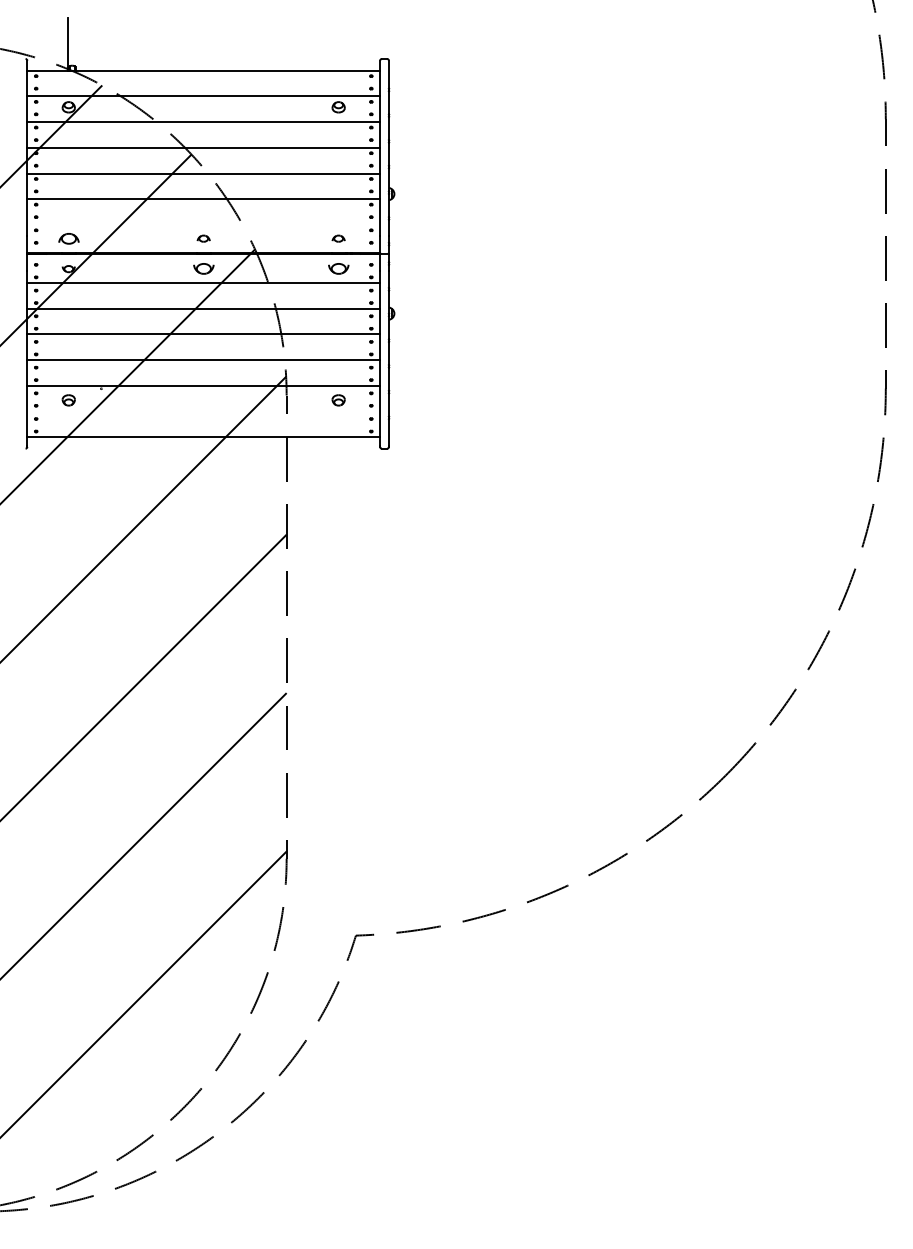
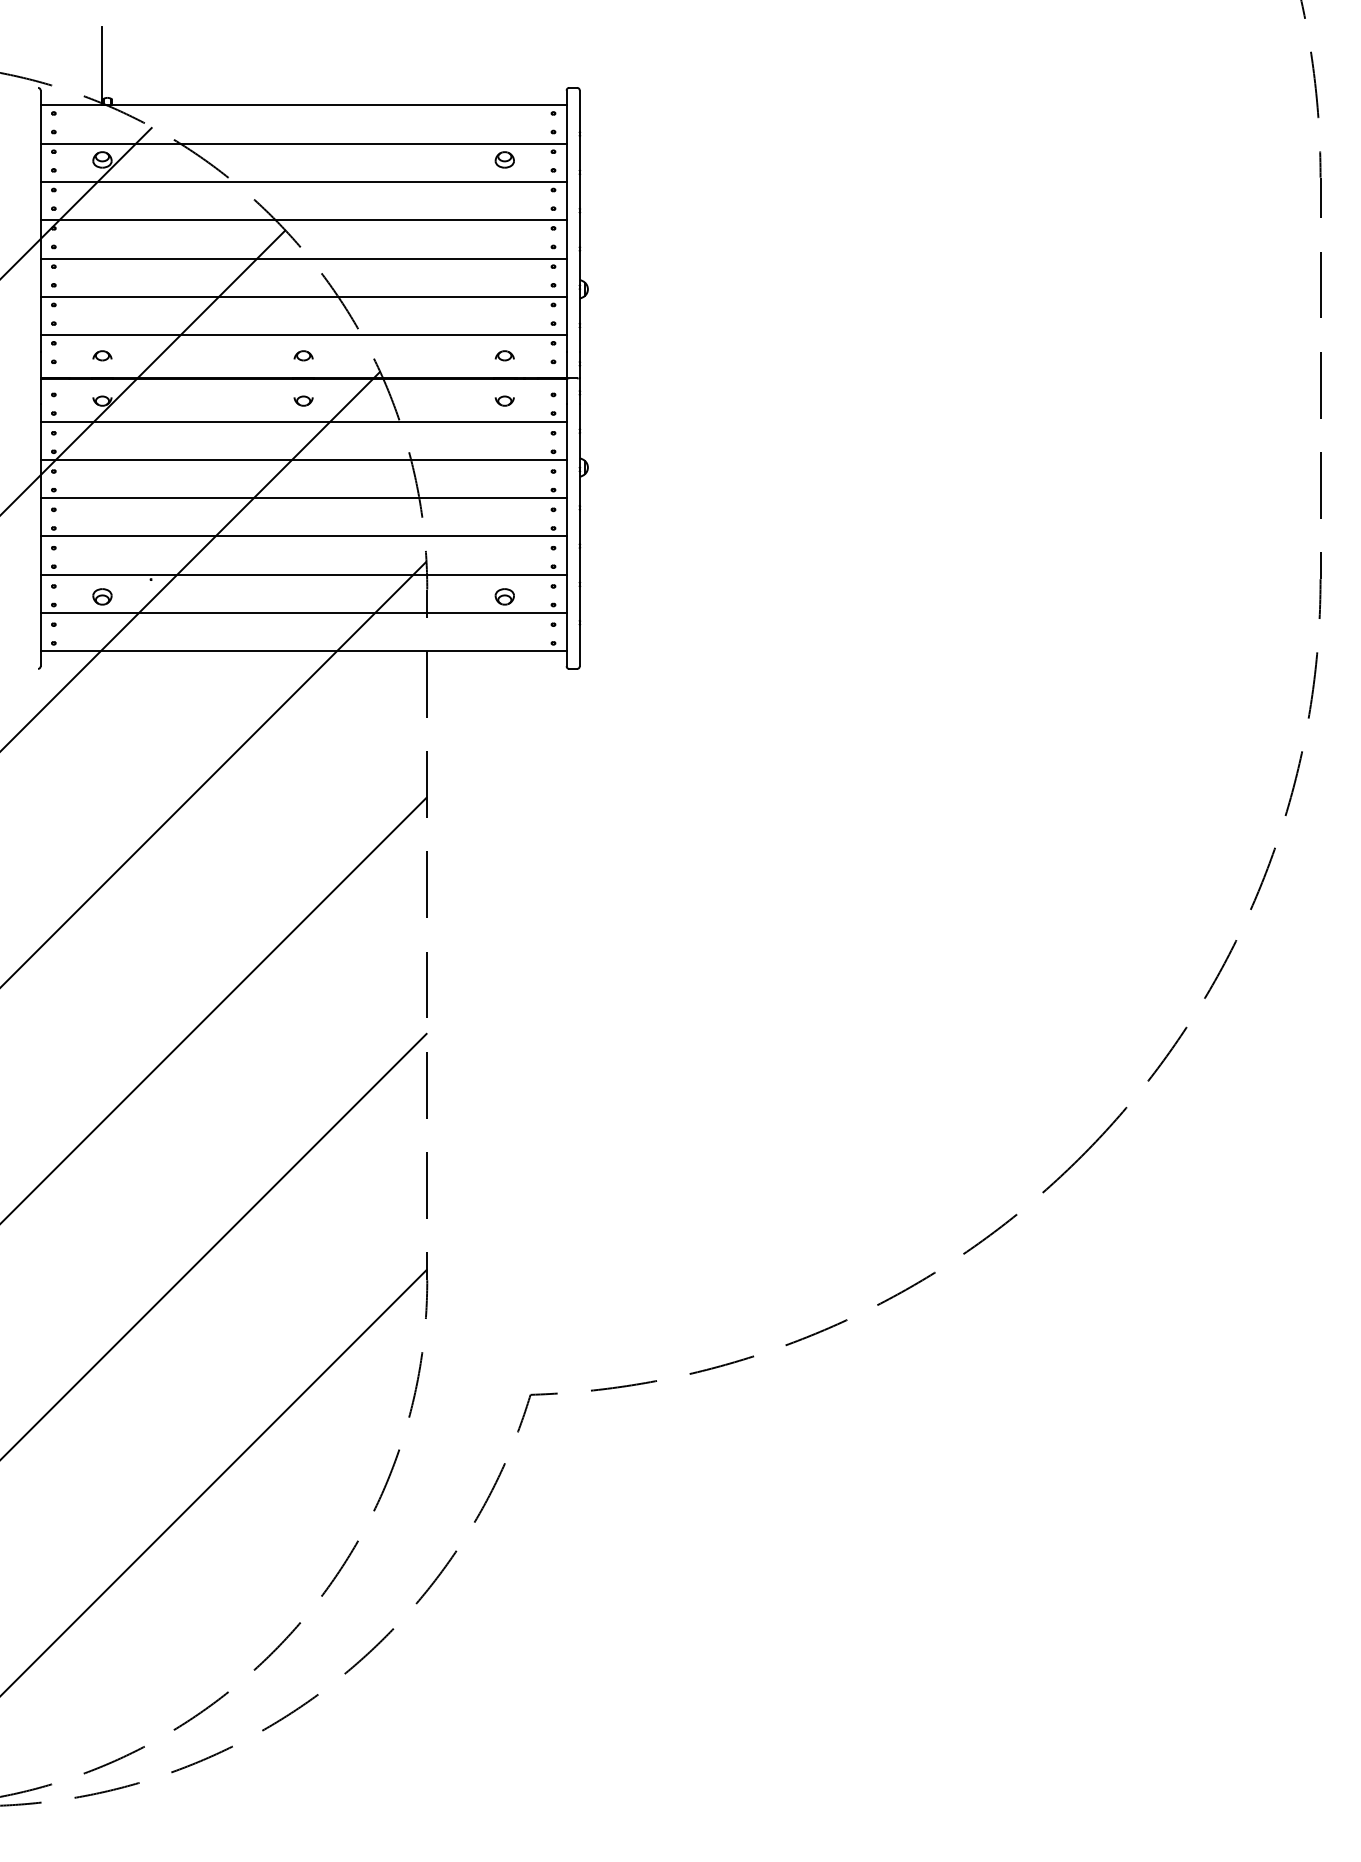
line: (203, 224) -> (303, 334), added
part: (68, 238) -> (102, 355), size x0.62
part: (203, 269) -> (303, 401), size x0.62
part: (338, 269) -> (504, 401), size x0.62
line: (203, 411) -> (303, 613), added

